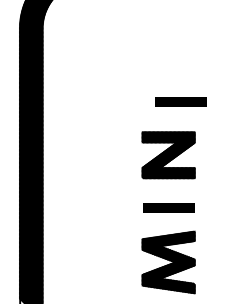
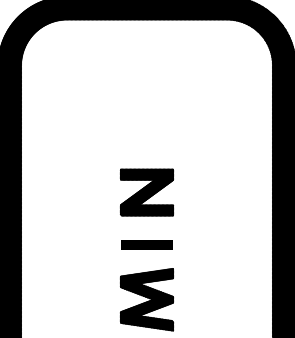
part: (180, 101) -> (158, 138), removed

